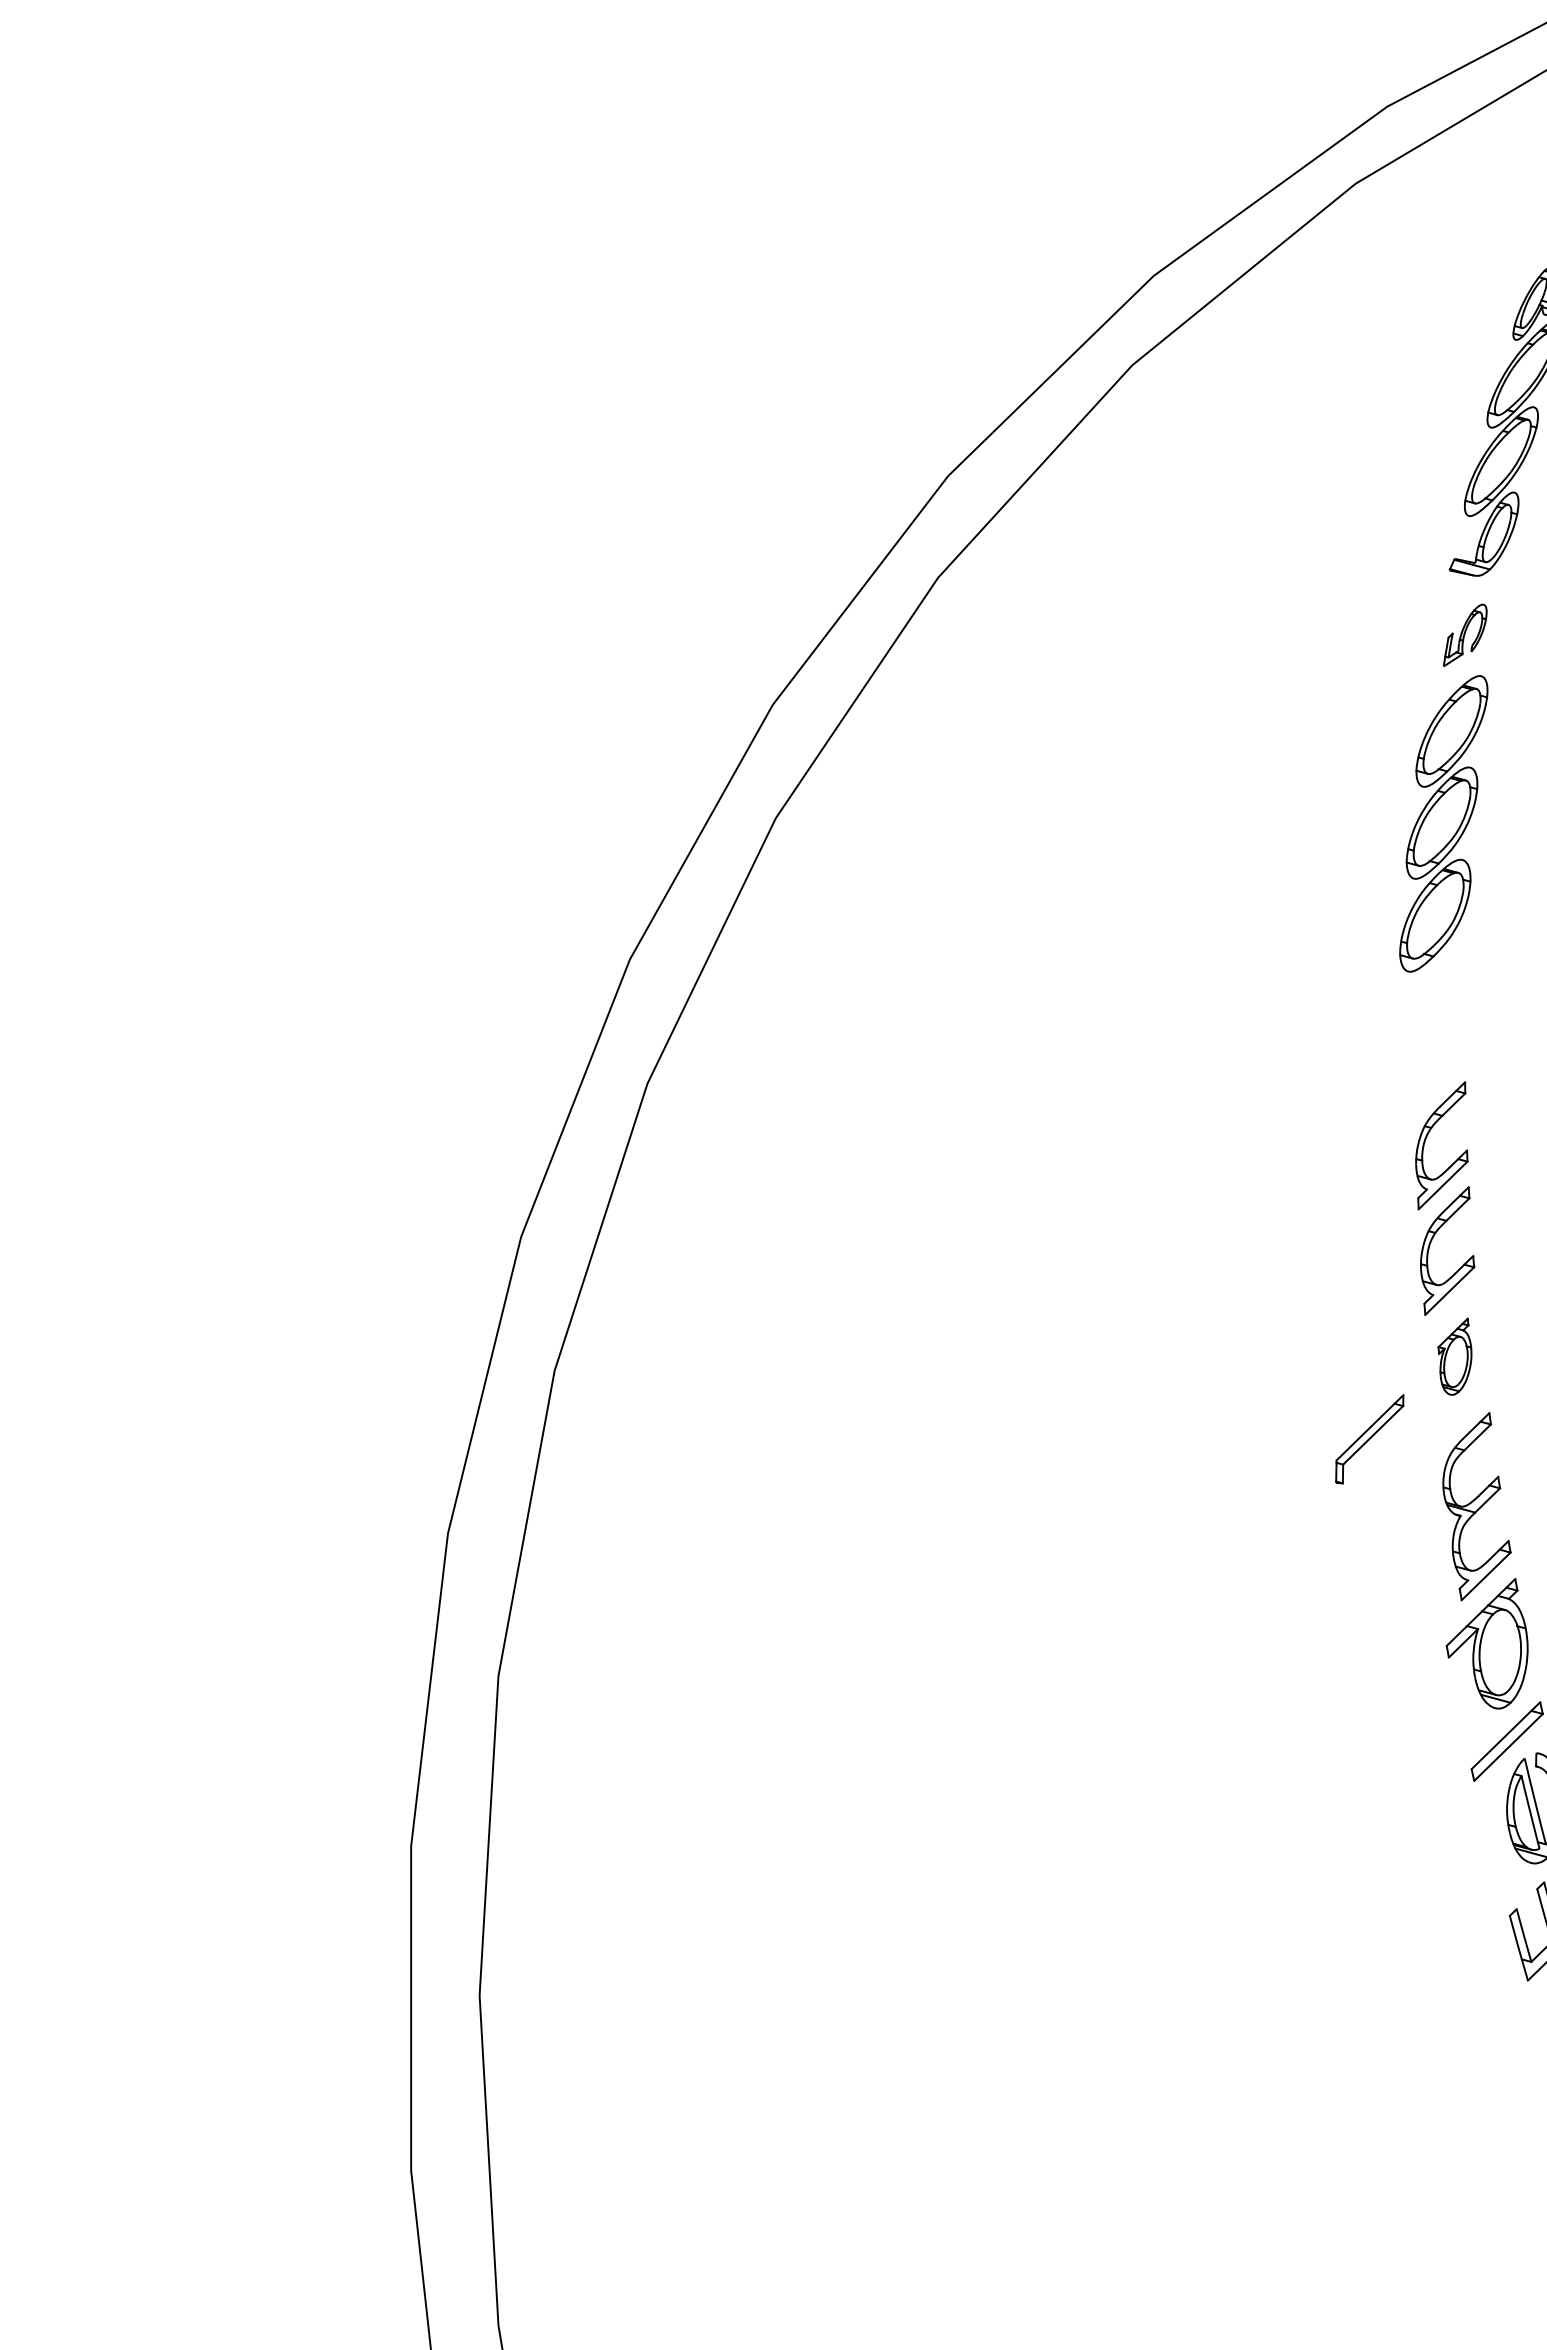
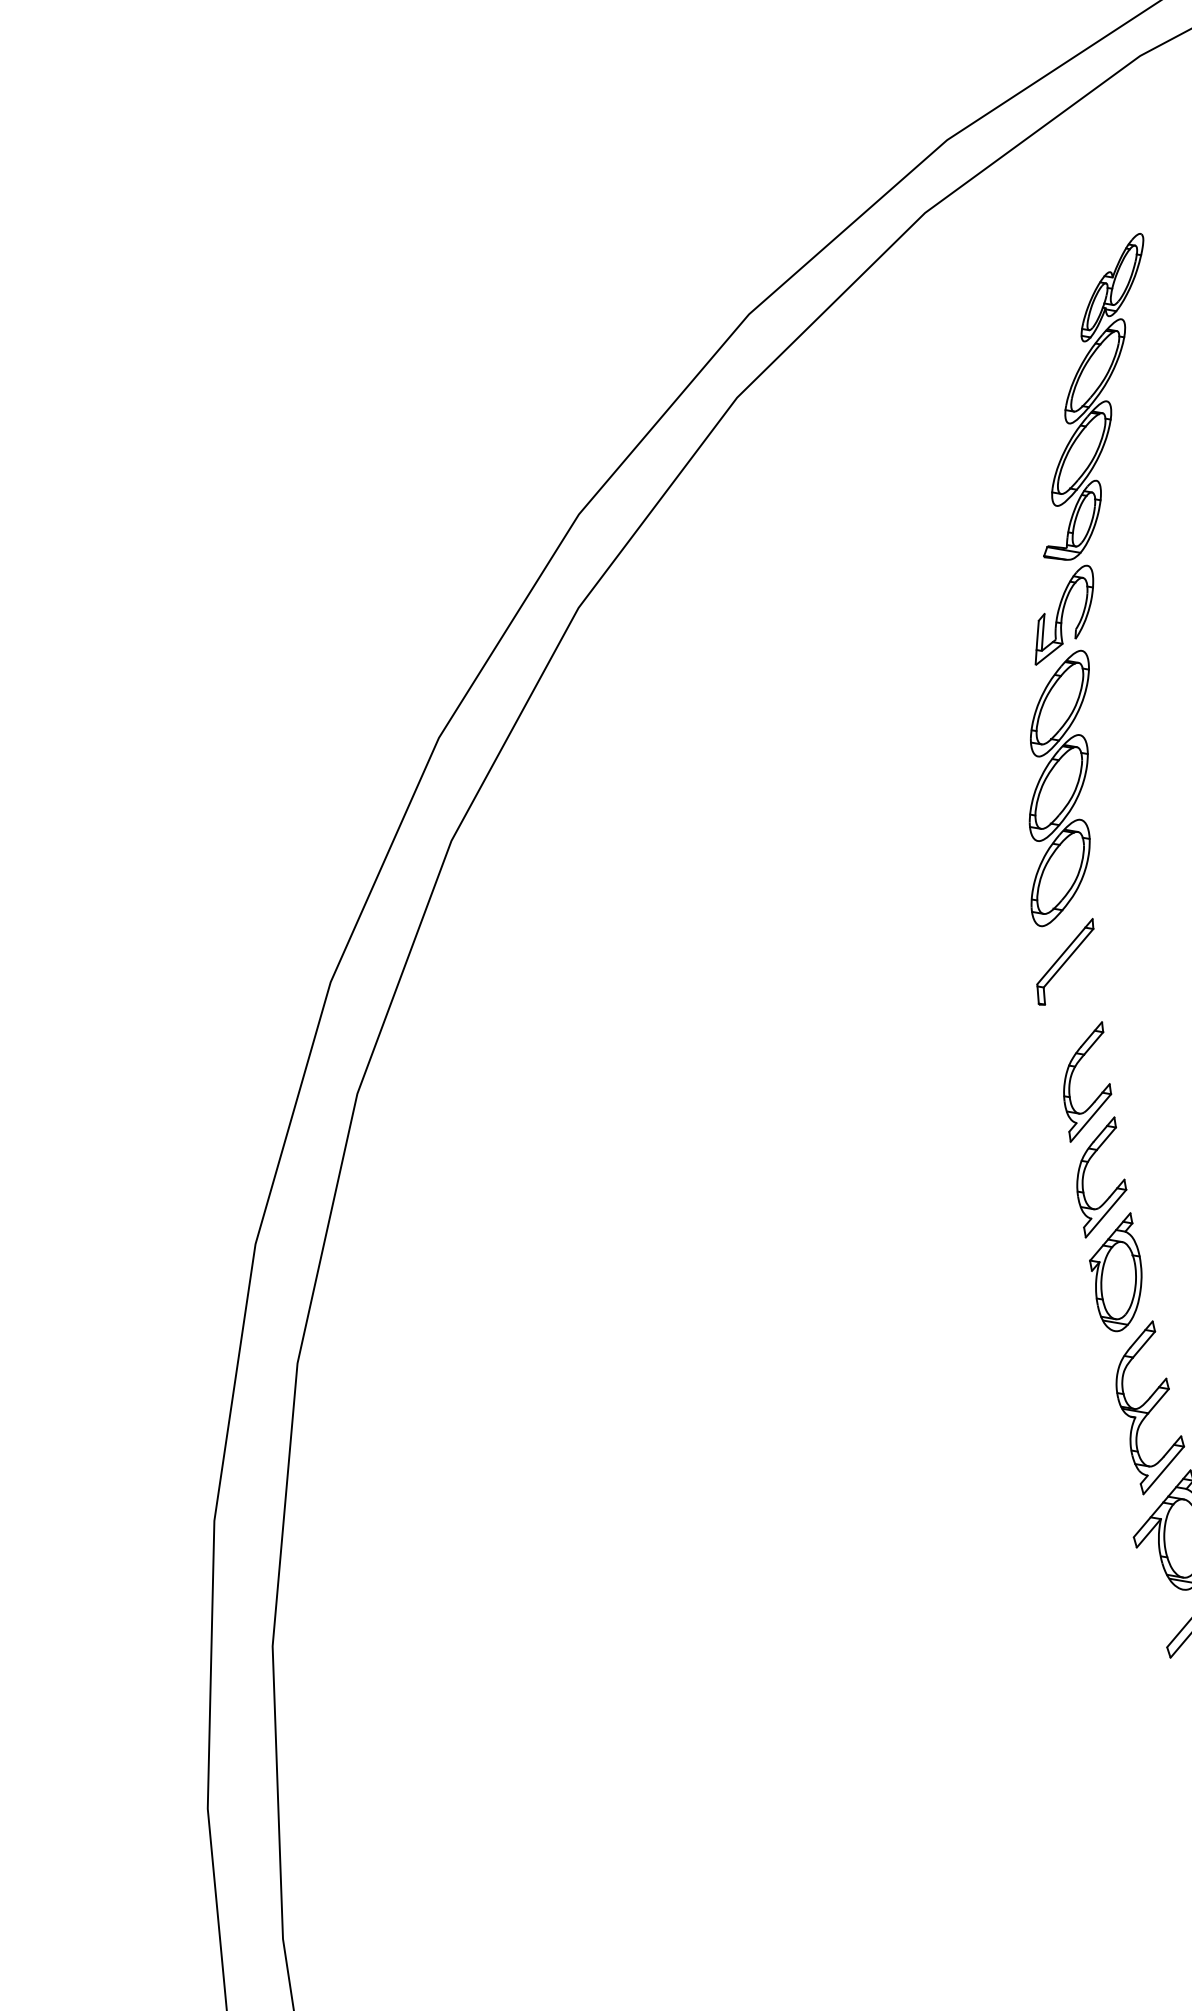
part: (1464, 635) -> (1063, 615), size x1.67
part: (1454, 1356) -> (1116, 1272), size x1.67
part: (1369, 1439) -> (1065, 962), moved

